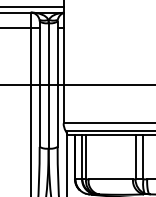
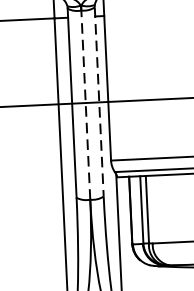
line: (57, 84) -> (99, 102), solid -> dashed
line: (48, 85) -> (85, 104), solid -> dashed

